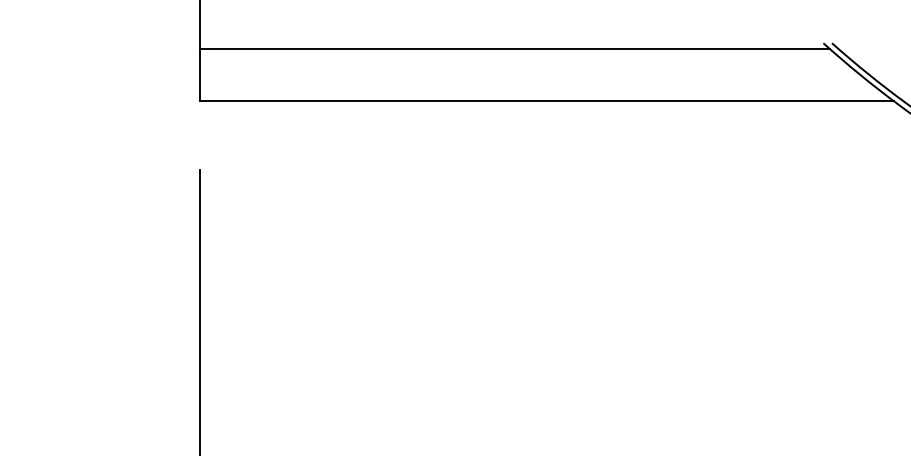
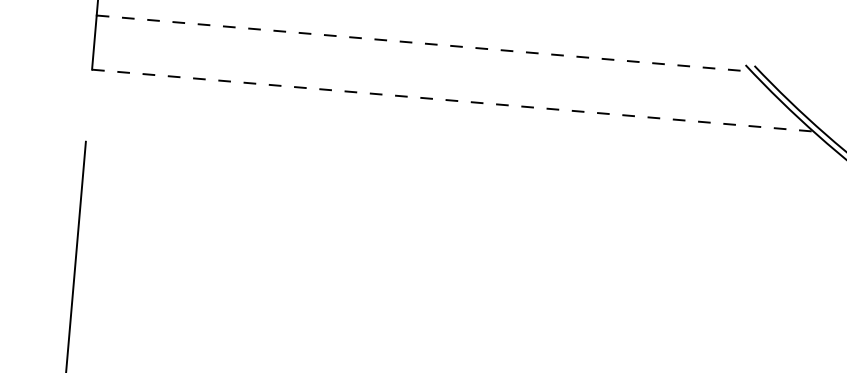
line: (515, 49) -> (424, 44), solid -> dashed
line: (547, 101) -> (453, 101), solid -> dashed

